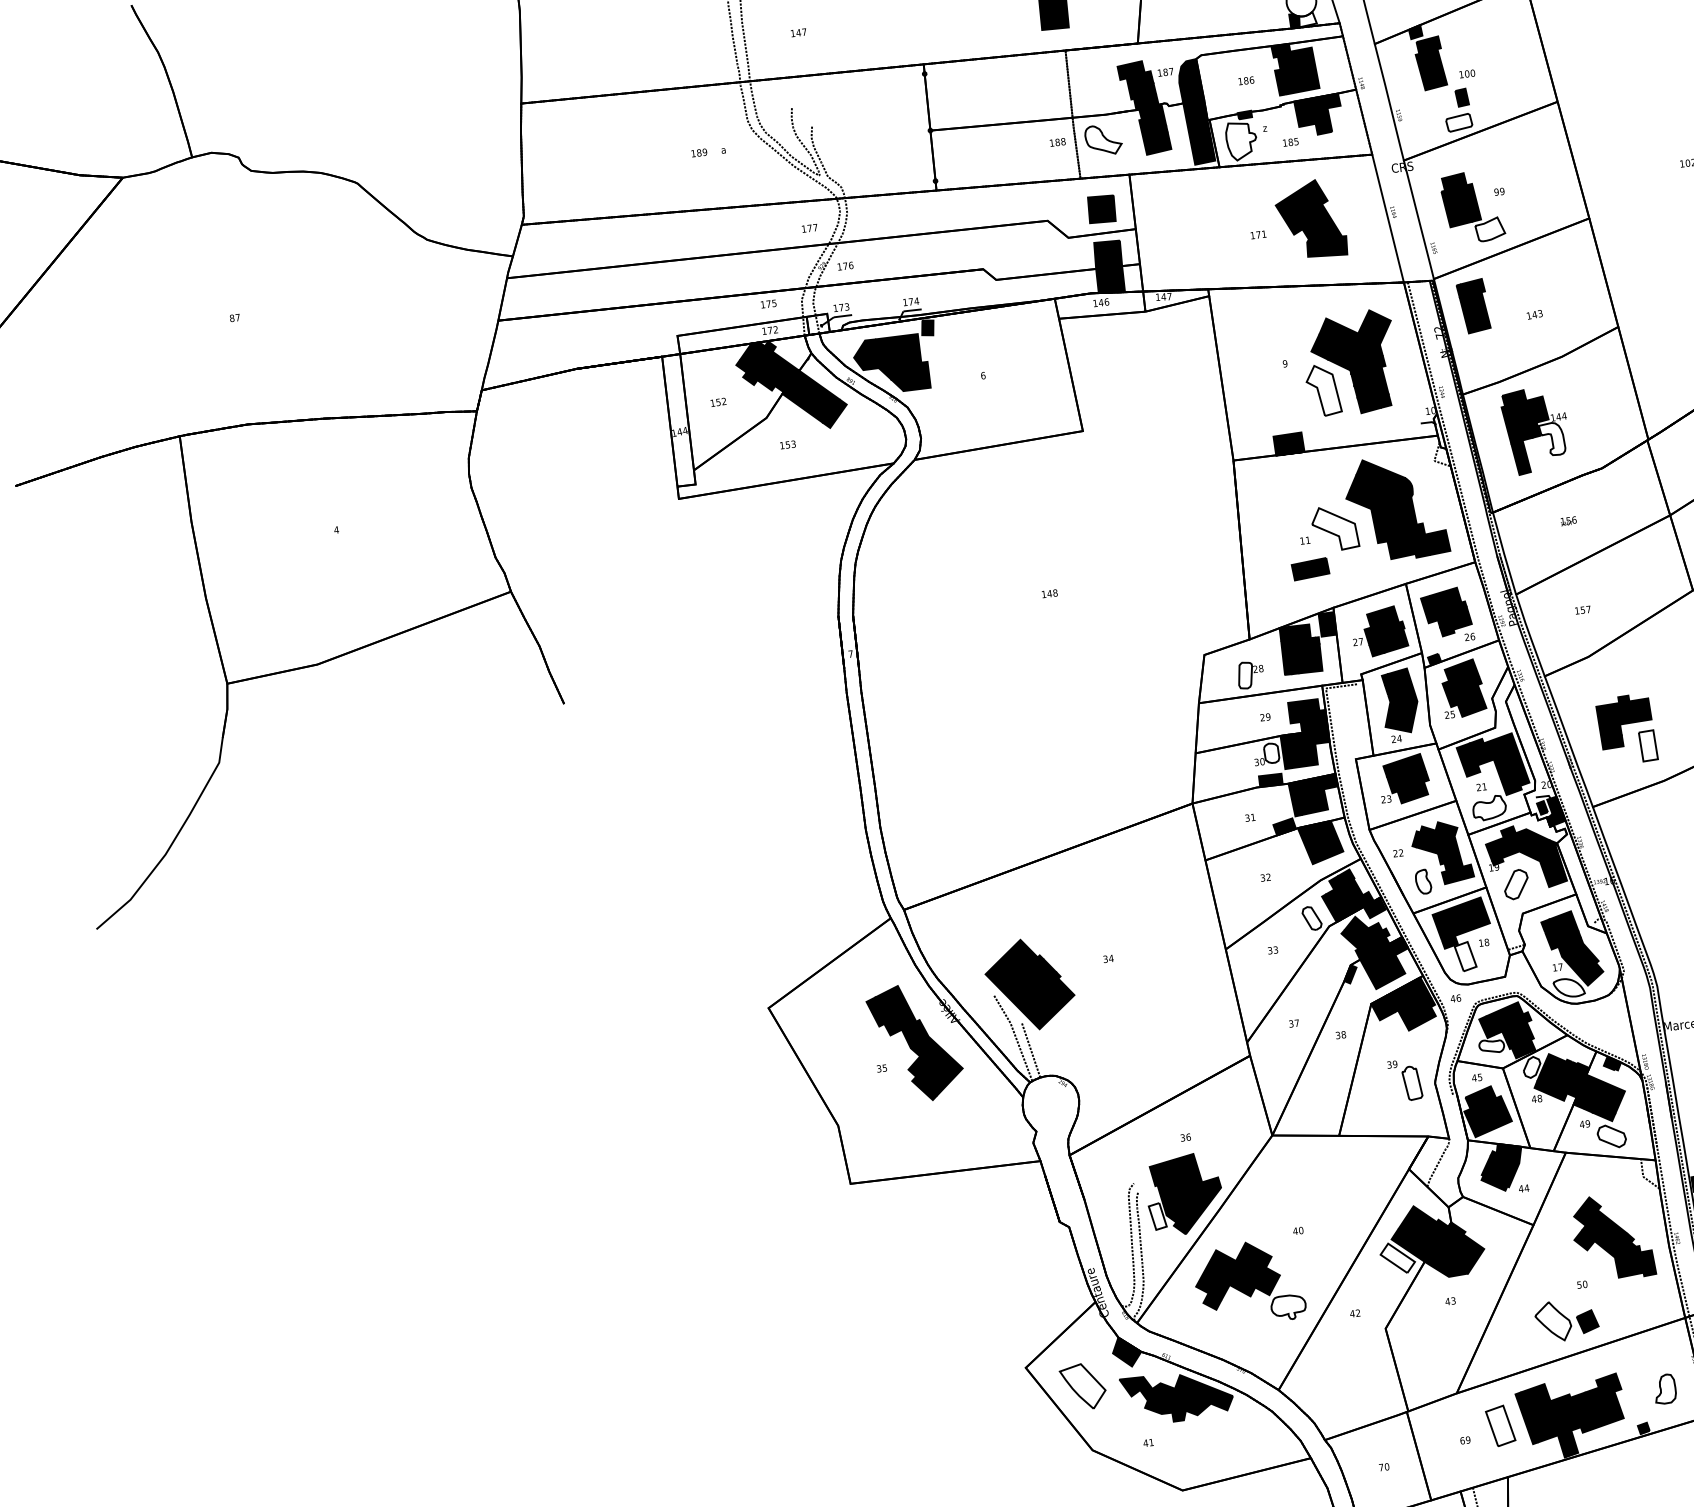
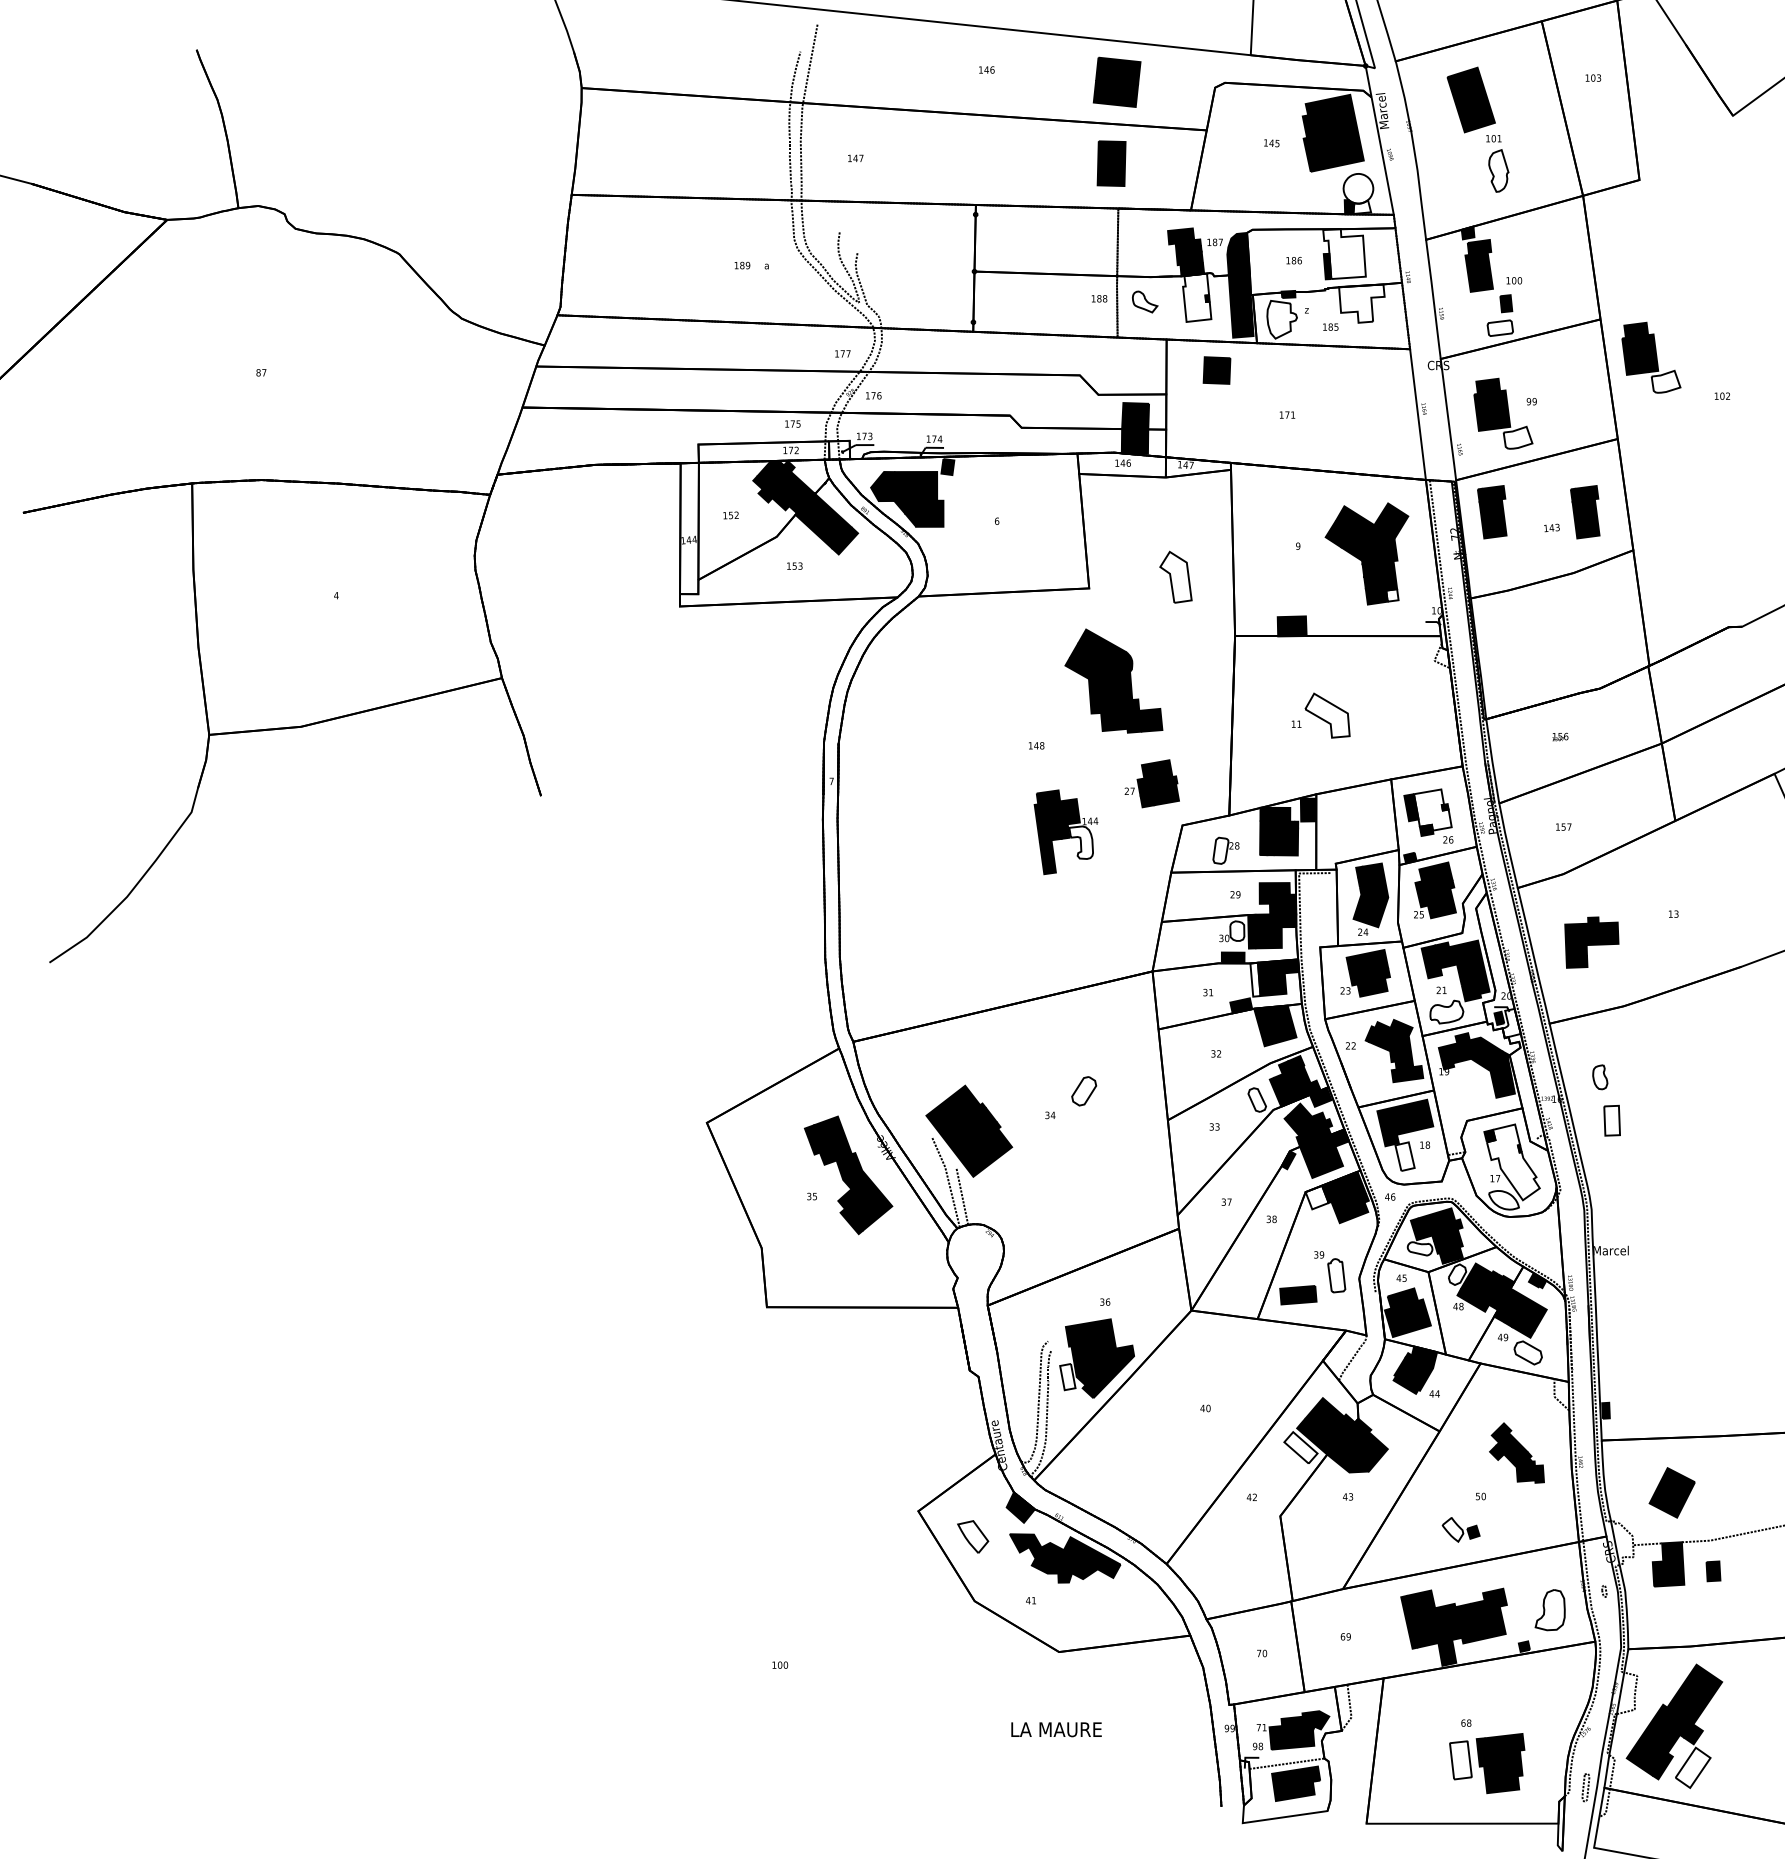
fill: (1295, 68) -> (1344, 254), removed
fill: (1318, 115) -> (1361, 303), removed
fill: (1154, 129) -> (1197, 297), removed
part: (1612, 133) -> (1651, 357), added
part: (1102, 139) -> (1144, 301), size x0.7
part: (1101, 209) -> (1216, 370), moved
part: (1311, 219) -> (1341, 406), removed
part: (1566, 295) -> (1585, 512), added
part: (1322, 389) -> (1175, 576), moved
fill: (1384, 401) -> (1392, 595), removed
part: (1535, 431) -> (1065, 832), moved
part: (1395, 507) -> (1113, 680), moved
part: (1310, 569) -> (1298, 1295), moved
fill: (1450, 608) -> (1432, 809), removed
part: (1378, 631) -> (1151, 783), moved
part: (1647, 745) -> (1611, 1120), moved
fill: (1295, 799) -> (1255, 979), removed
fill: (1555, 811) -> (1511, 1023), removed
part: (1423, 882) -> (1600, 1077), moved
part: (1516, 884) -> (1084, 1091), moved
fill: (1572, 949) -> (1512, 1162), removed
fill: (1382, 1007) -> (1316, 1197), removed
part: (1612, 1236) -> (1516, 1452), size x0.7
part: (1249, 1283) -> (1150, 1454), removed
part: (1566, 1319) -> (1460, 1529), size x0.6
part: (1082, 1386) -> (972, 1536), size x0.7
part: (1665, 1389) -> (1550, 1610), size x1.4
part: (1500, 1425) -> (1382, 1626), removed

